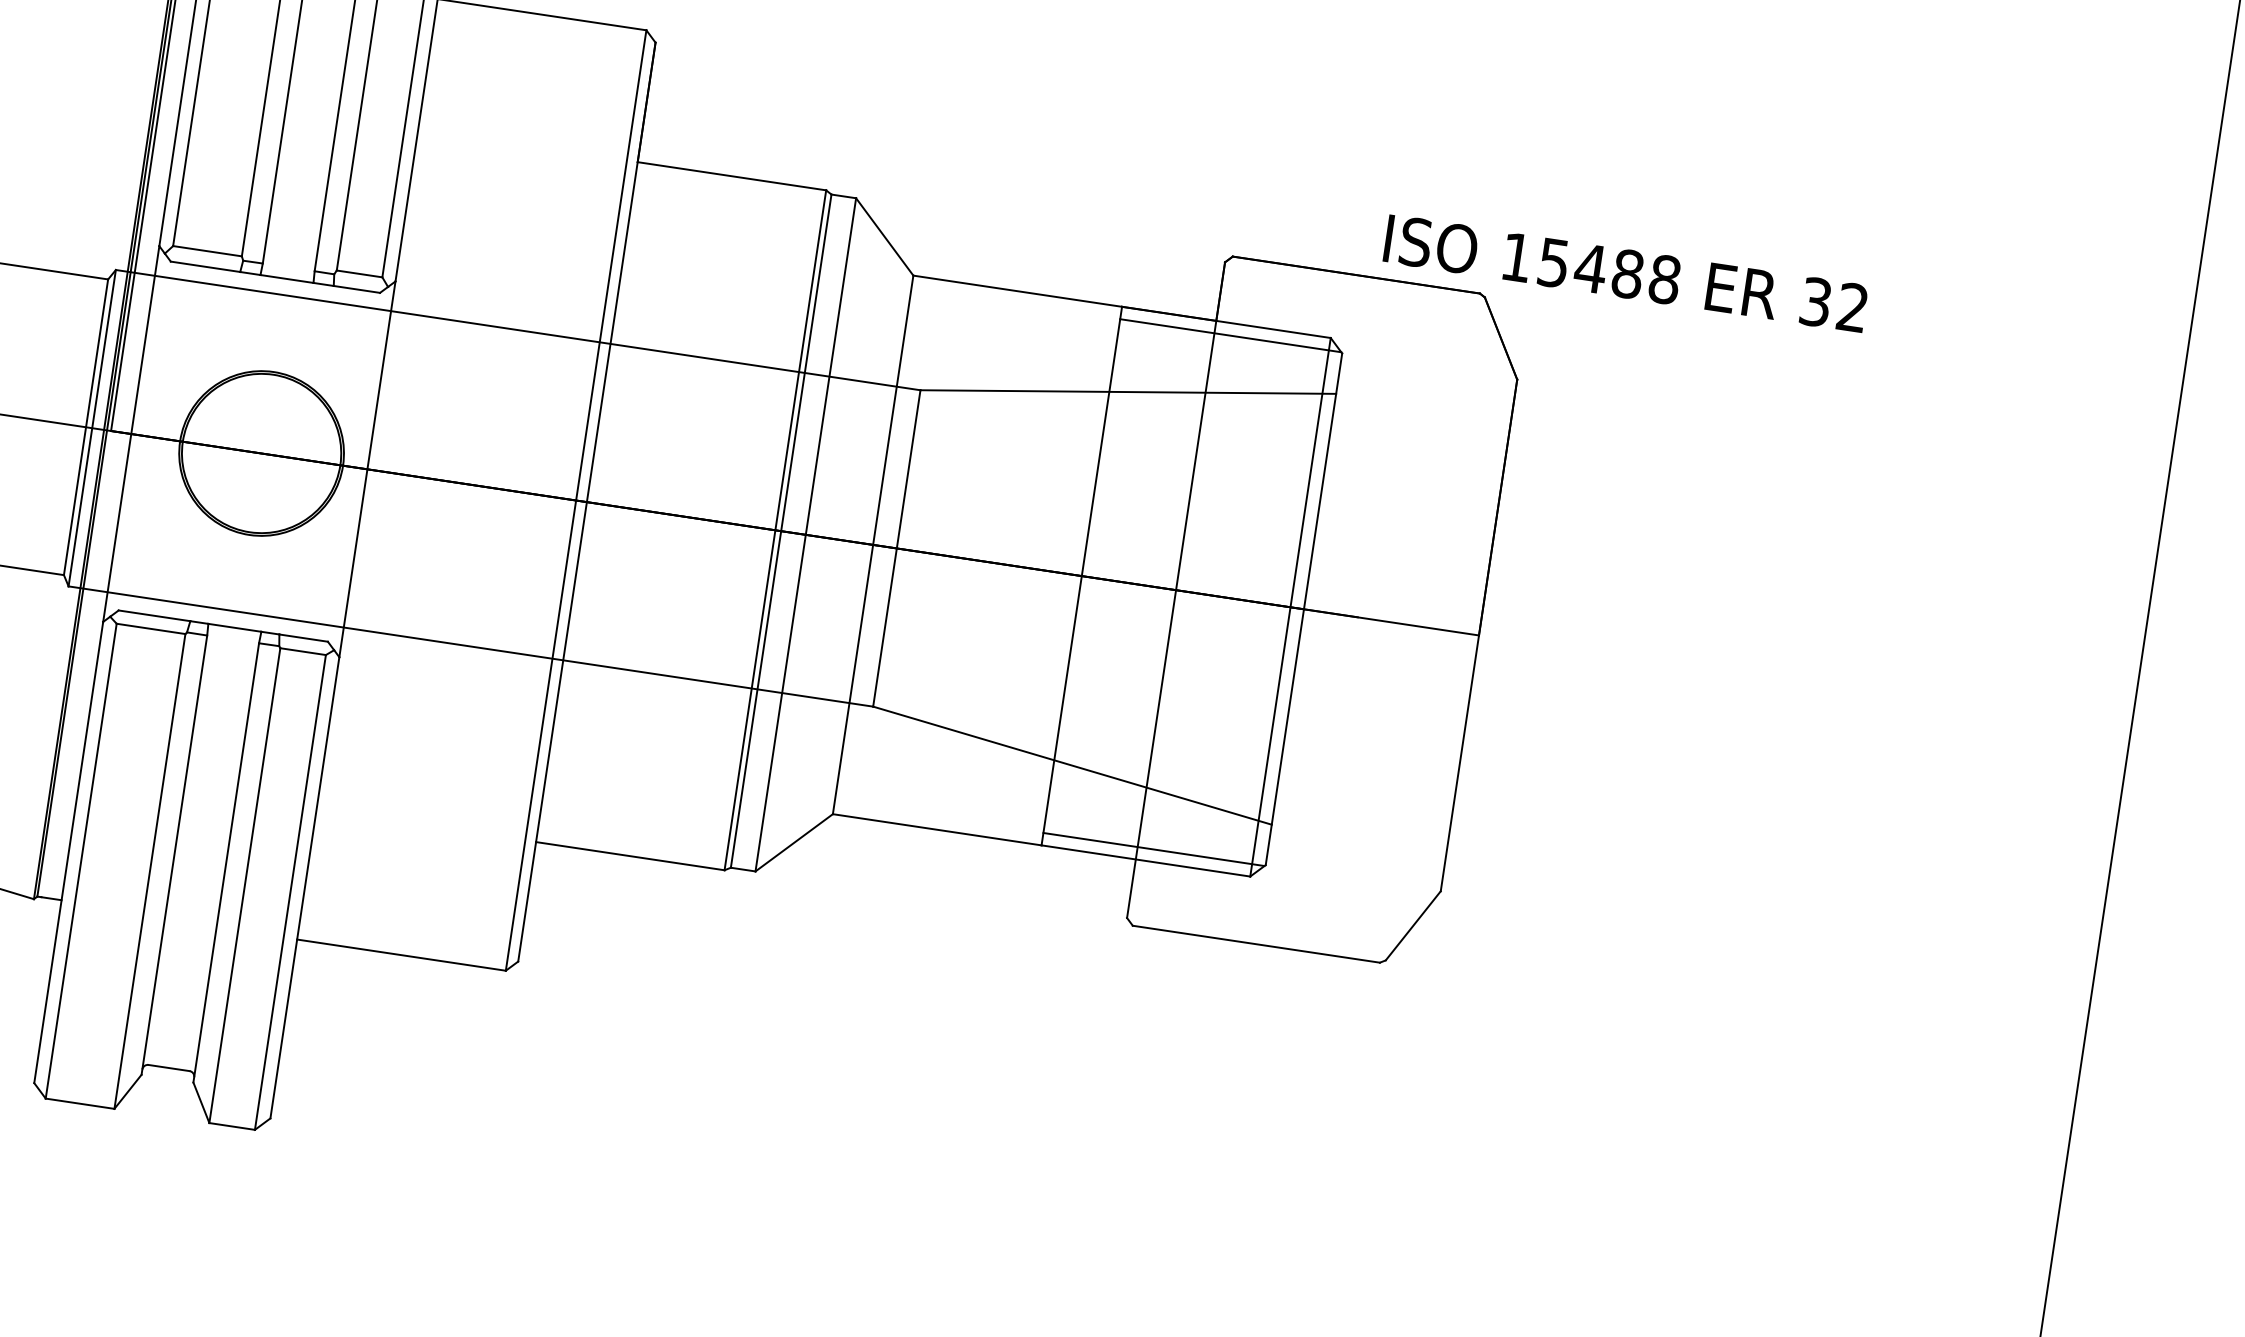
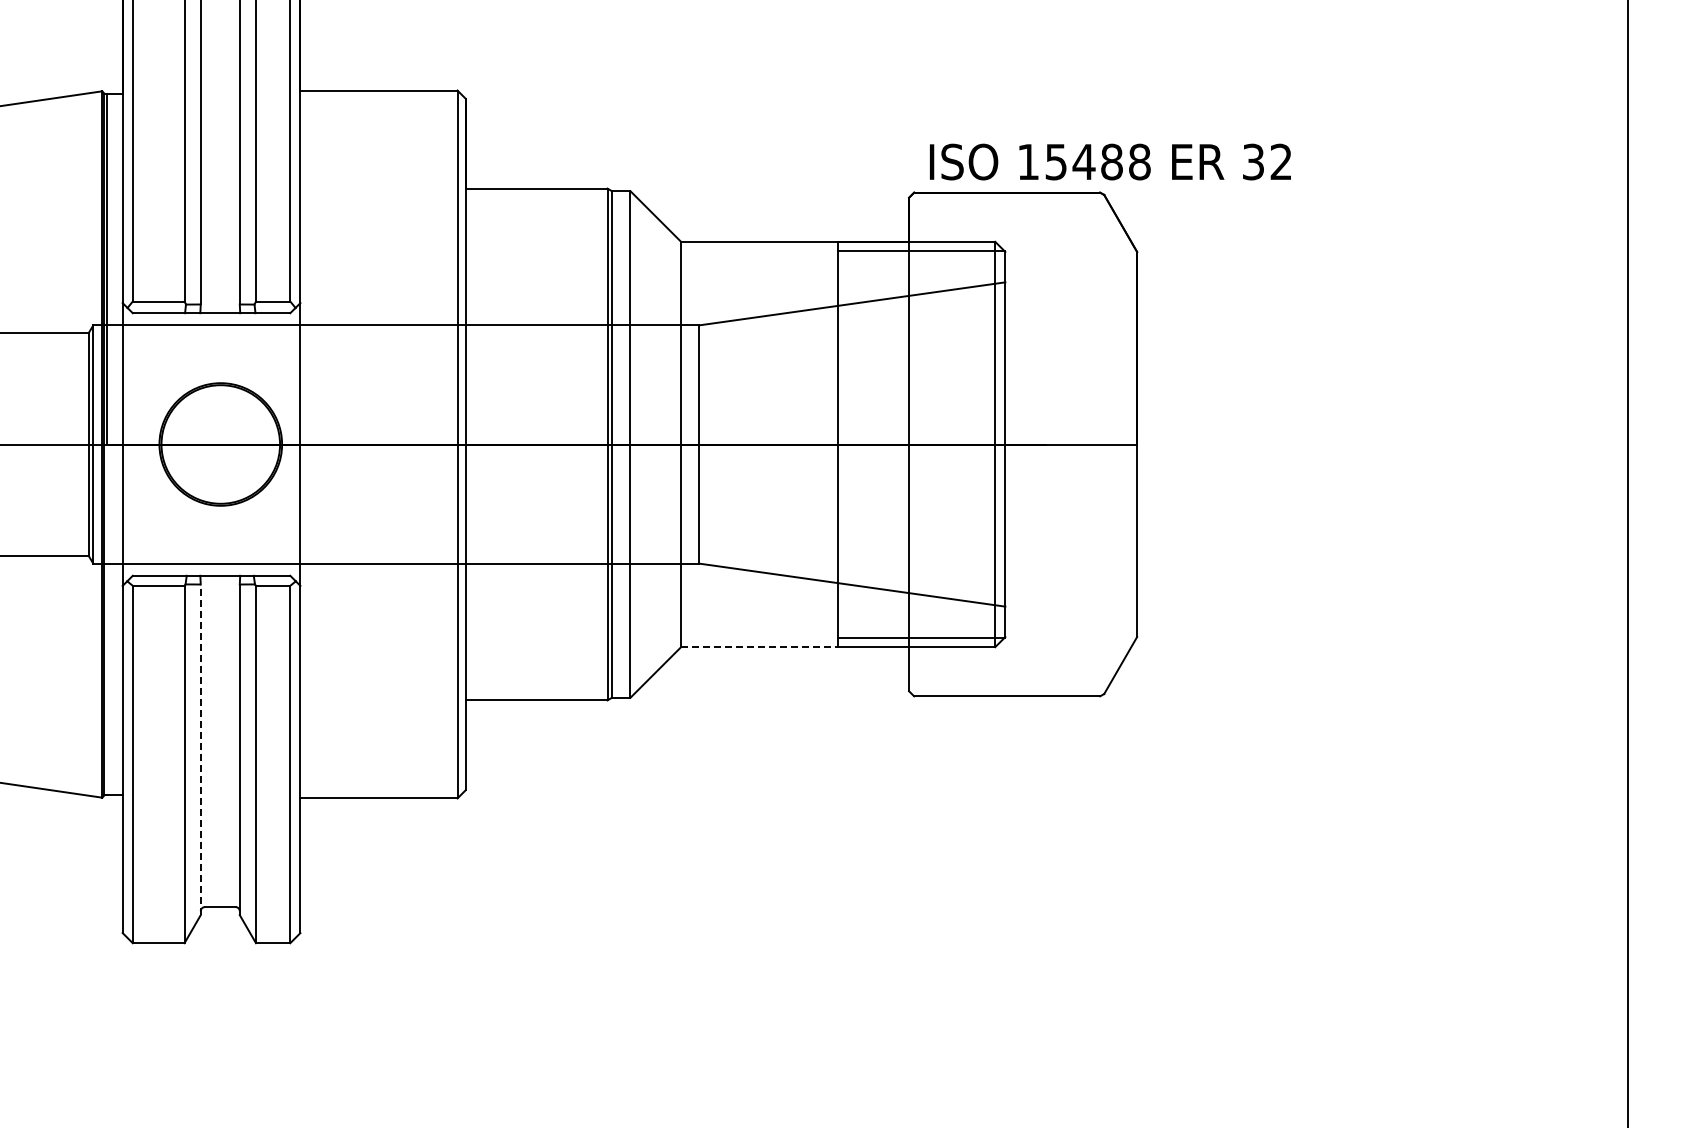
text: (1626, 273) -> (1110, 161), moved
line: (937, 830) -> (759, 647), solid -> dashed
line: (174, 854) -> (200, 749), solid -> dashed

